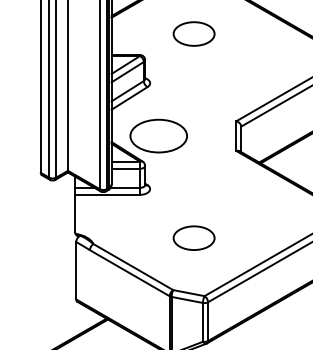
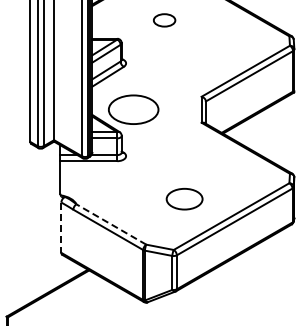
part: (193, 34) -> (164, 20), size x0.6
part: (193, 238) -> (184, 199), moved
line: (132, 267) -> (110, 224), solid -> dashed
line: (76, 271) -> (61, 228), solid -> dashed

